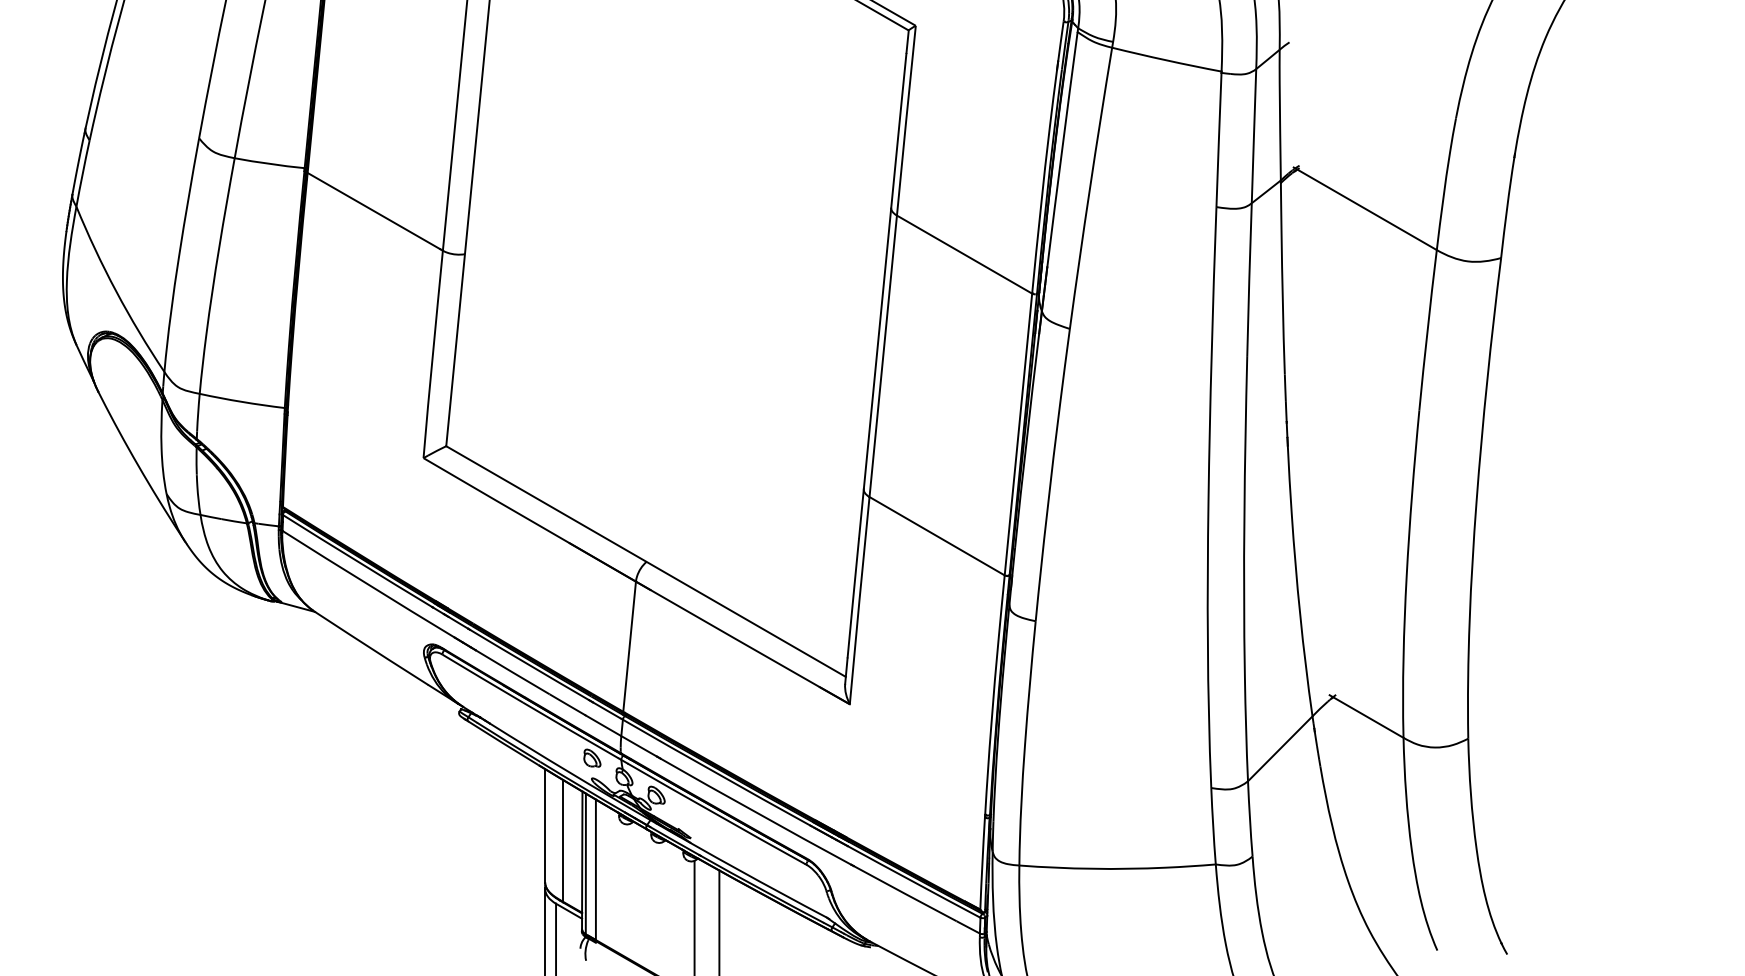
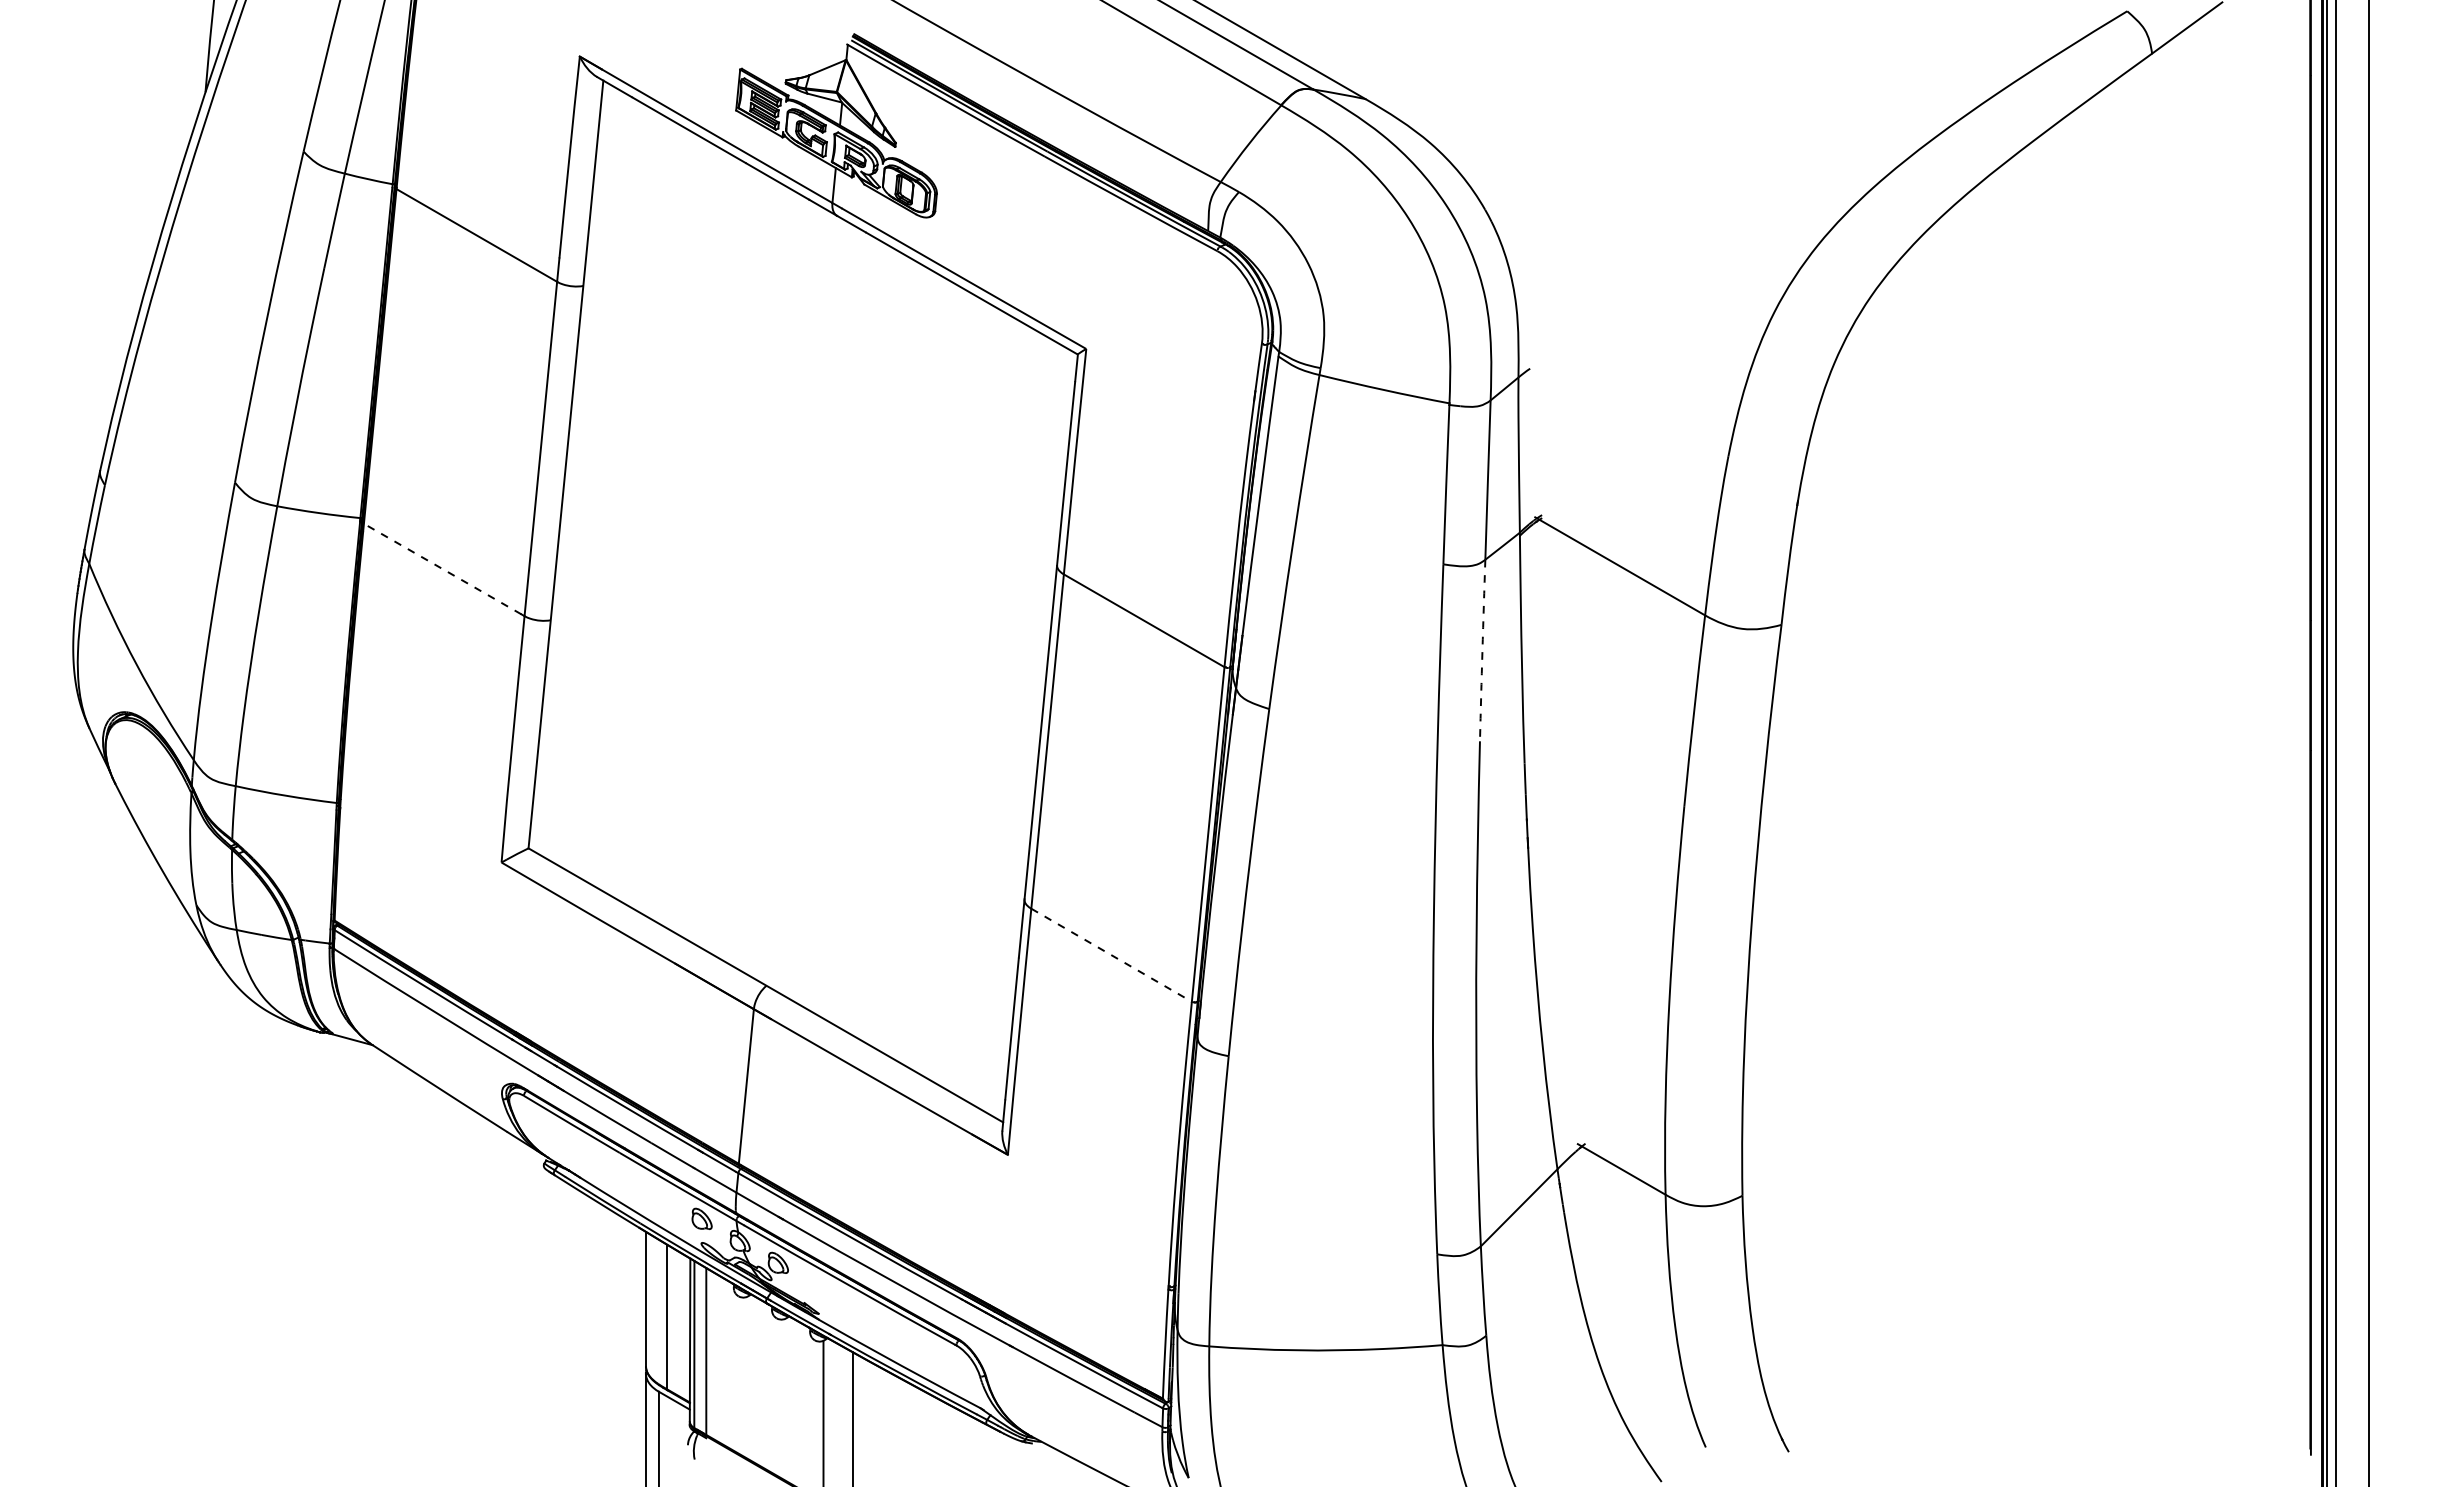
line: (373, 211) -> (442, 569), solid -> dashed
arc: (1249, 279) -> (1482, 650), solid -> dashed
line: (937, 536) -> (1111, 955), solid -> dashed

